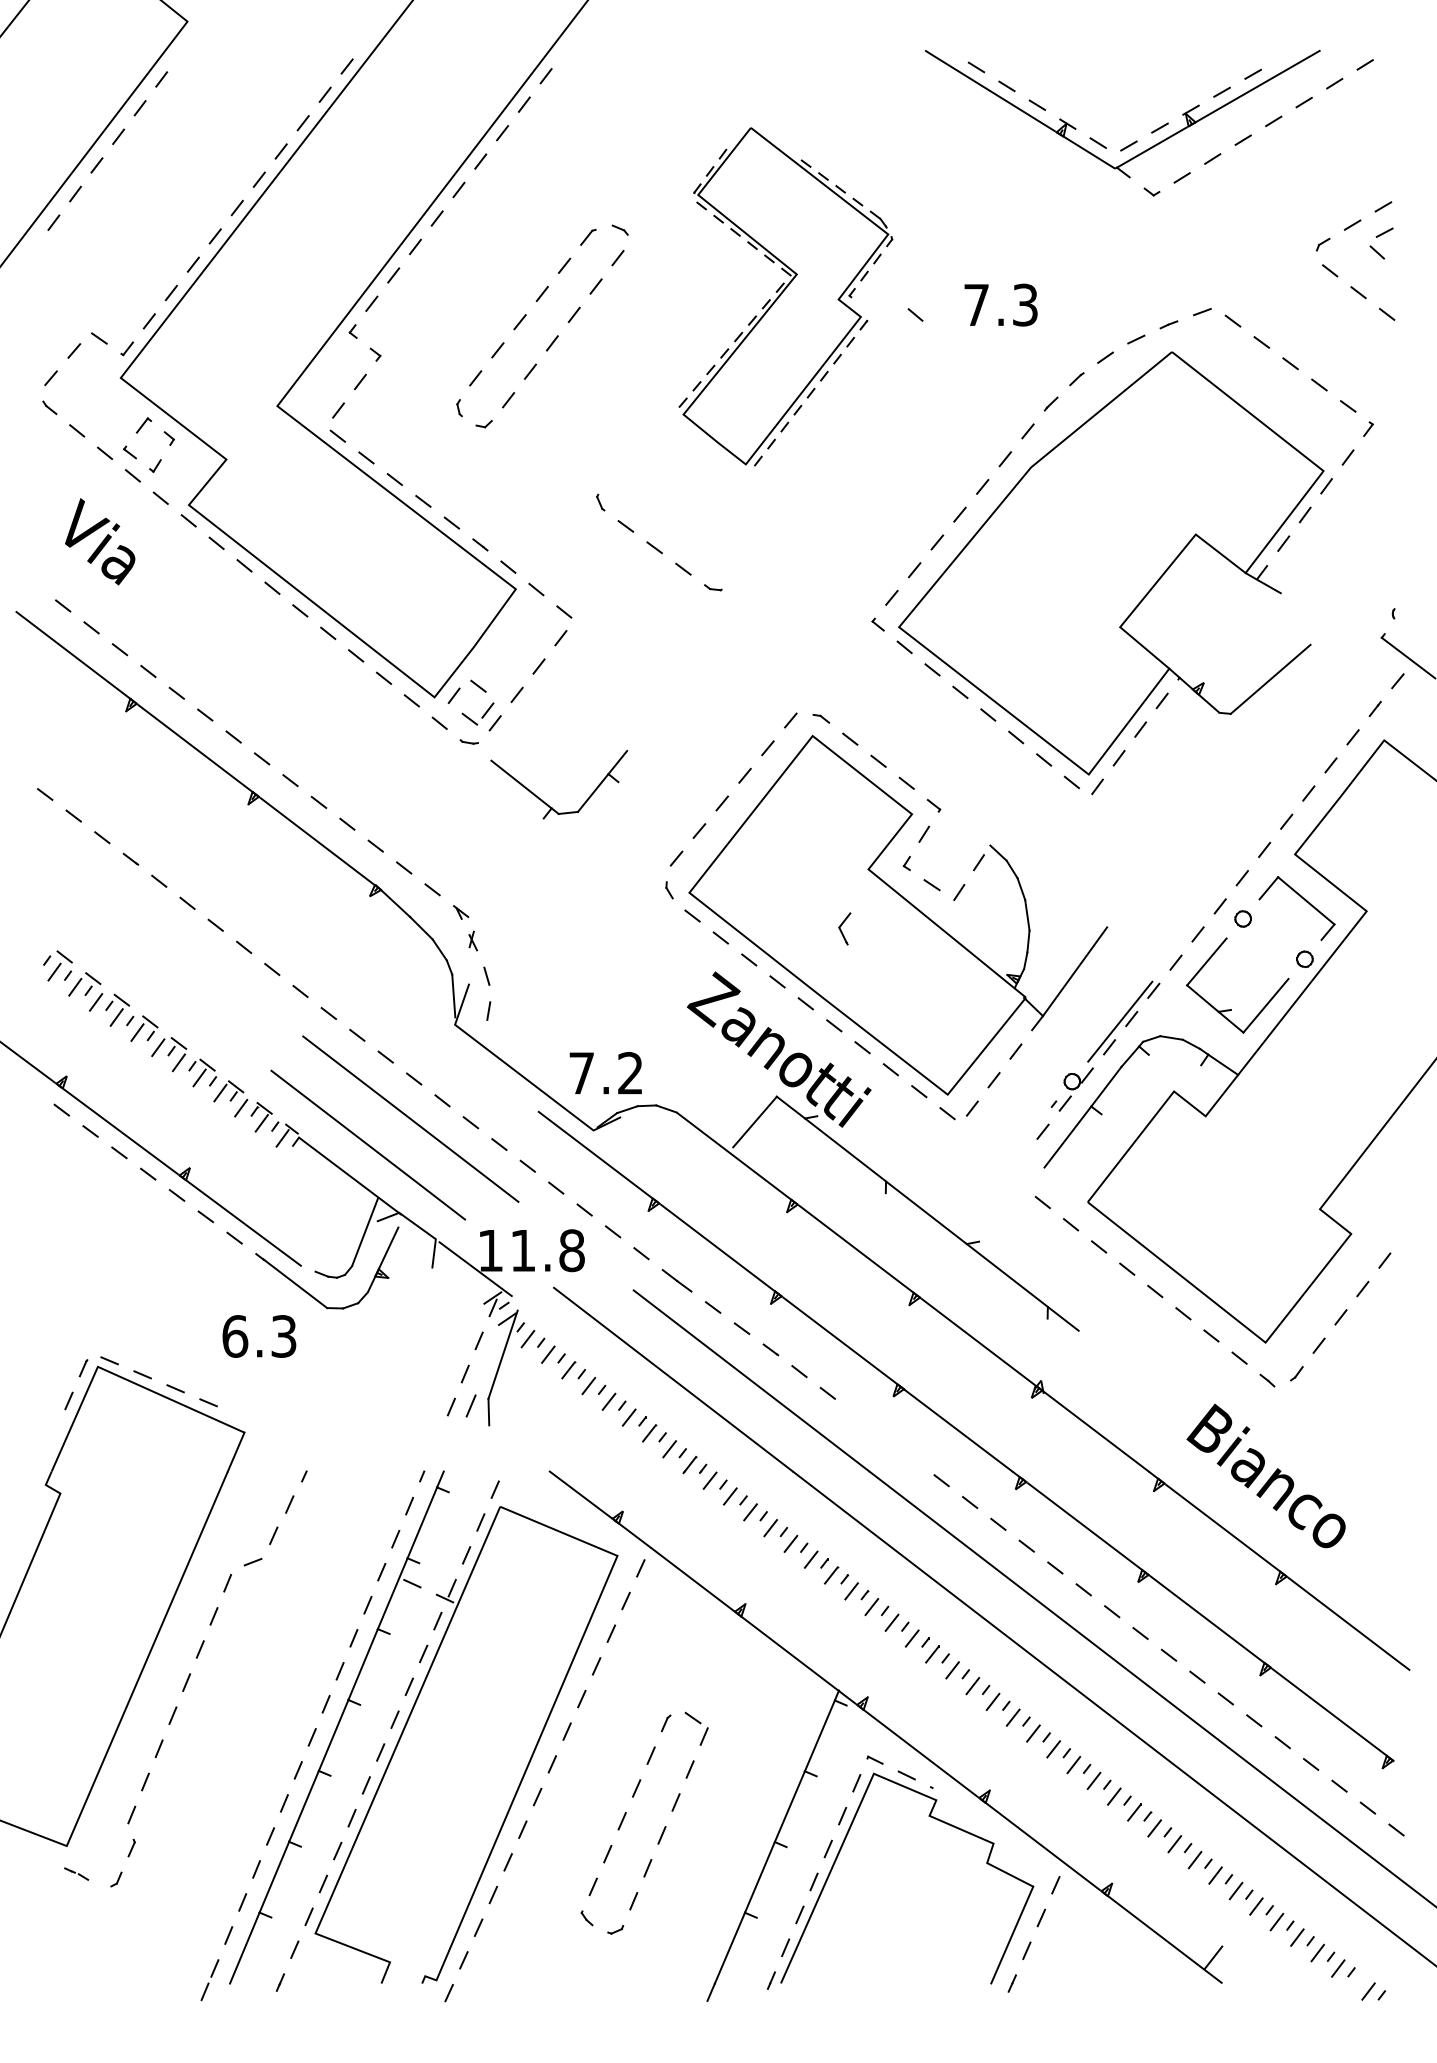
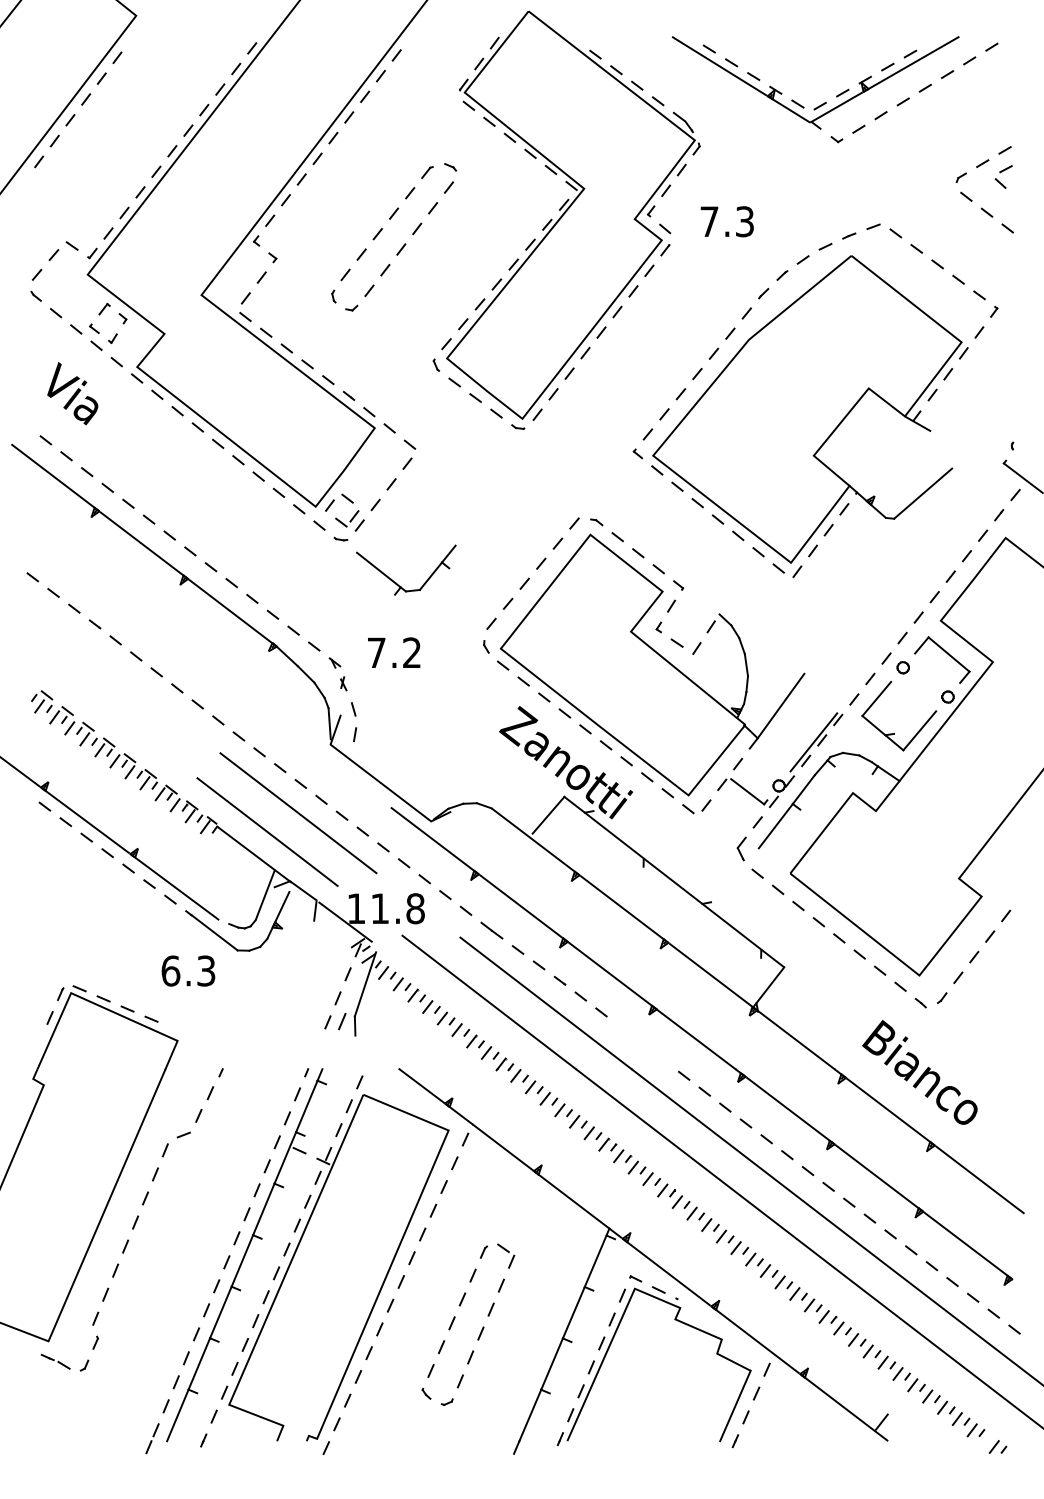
part: (785, 296) -> (570, 215), size x1.67
part: (844, 928) -> (741, 848), moved
text: (606, 1072) -> (394, 652), moved
line: (1028, 1089) -> (747, 791), added
line: (1060, 1356) -> (770, 985), added
part: (76, 1873) -> (55, 1361), size x1.67

